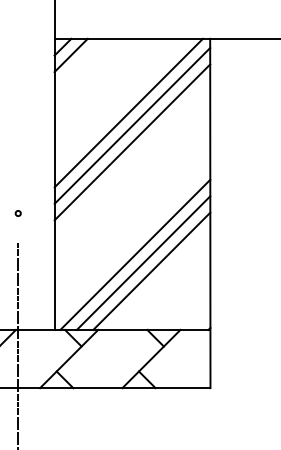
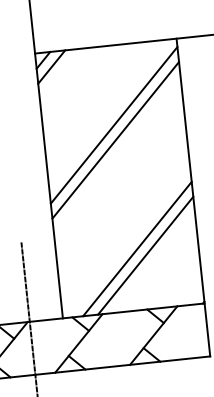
line: (128, 112) -> (109, 113), removed
circle: (17, 213) -> (17, 216), removed
line: (135, 254) -> (129, 242), removed

